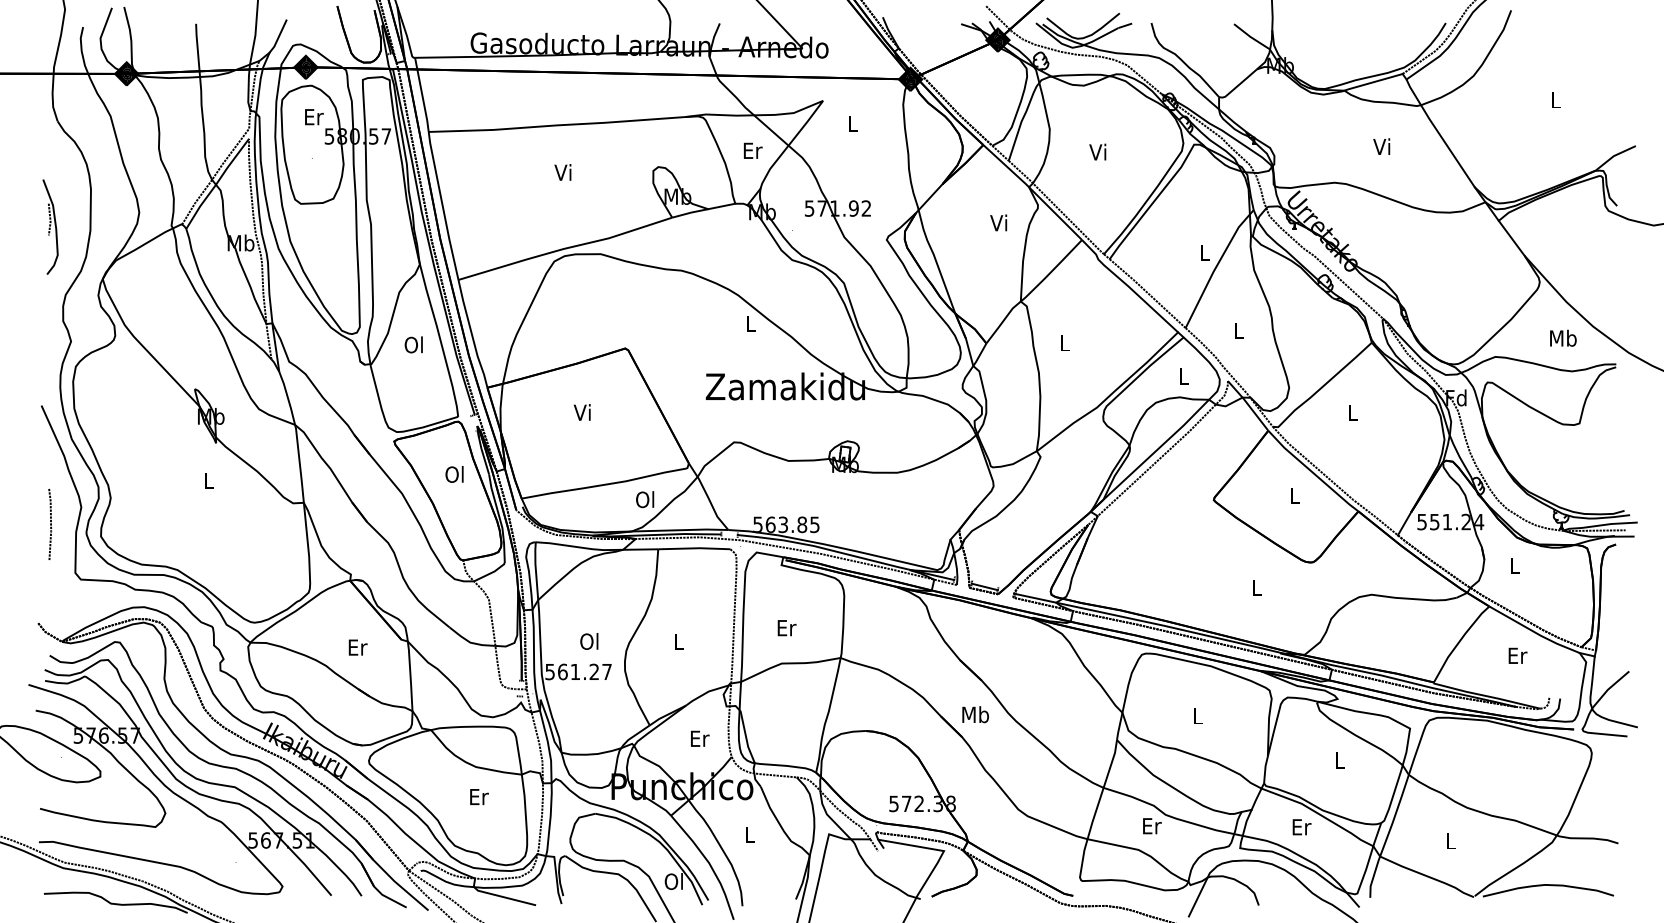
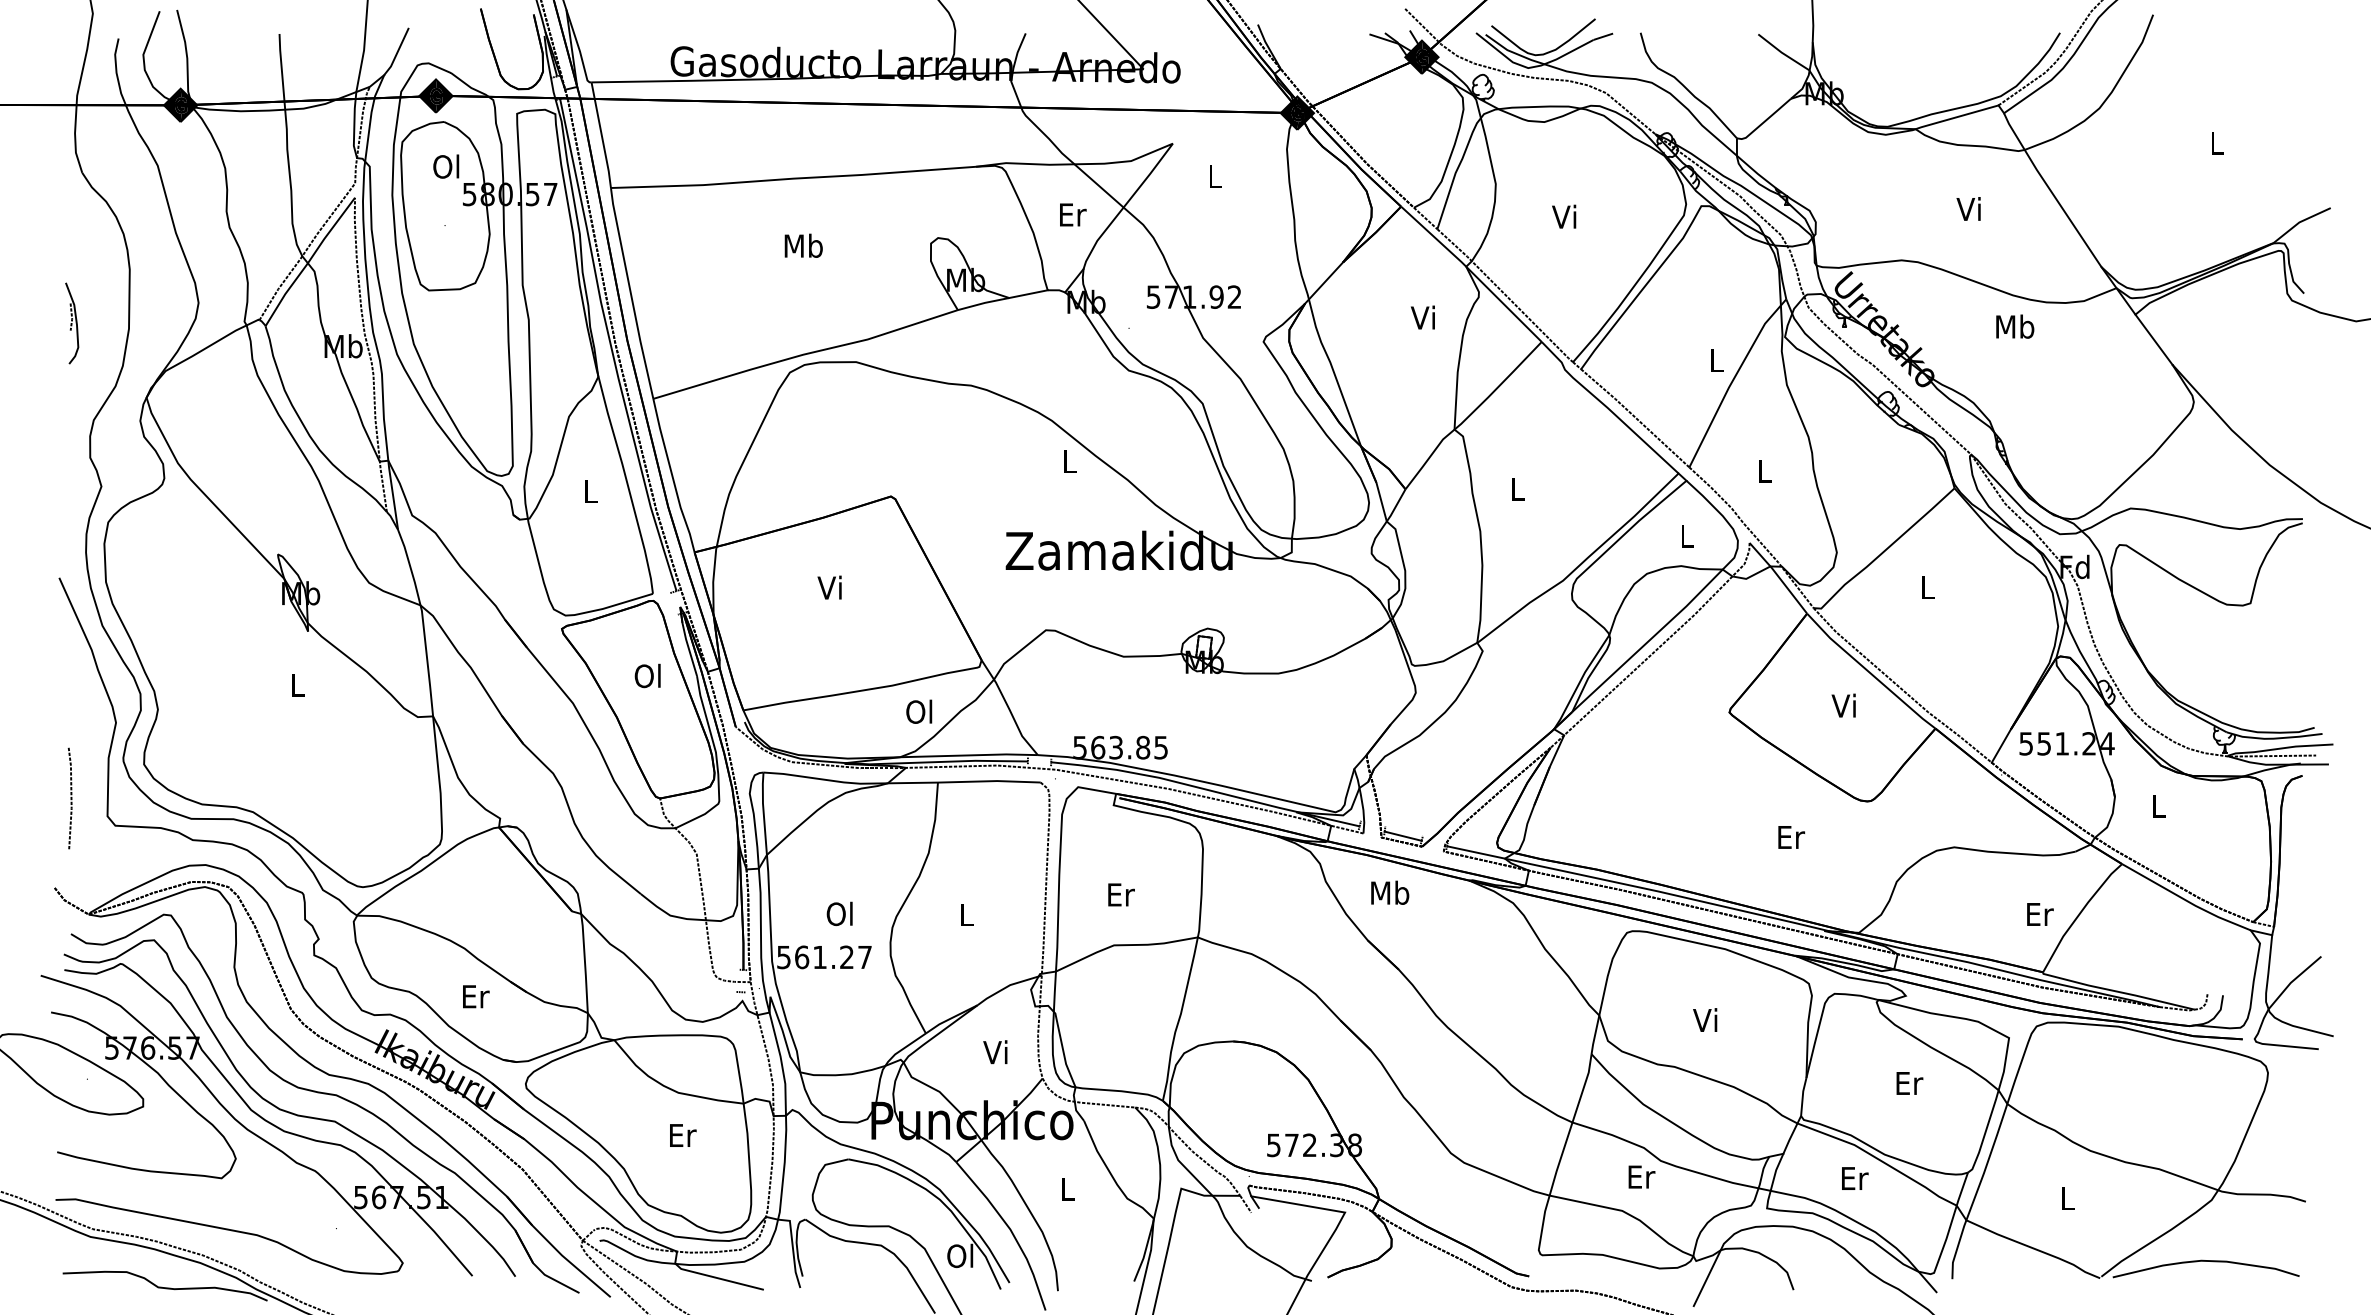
text: (313, 116) -> (446, 165), Er -> Ol
text: (563, 172) -> (802, 245), Vi -> Mb
part: (50, 226) -> (72, 322), size x0.6
text: (1563, 337) -> (2015, 325), moved
text: (413, 344) -> (589, 490), Ol -> L
text: (1293, 494) -> (1842, 704), L -> Vi
line: (50, 523) -> (70, 797), moved
text: (1257, 587) -> (1791, 837), L -> Er
text: (357, 647) -> (475, 996), moved
text: (1517, 655) -> (2039, 913), moved
text: (975, 714) -> (1389, 892), moved
text: (1196, 715) -> (1704, 1019), L -> Vi
text: (699, 738) -> (996, 1052), Er -> Vi
text: (1340, 760) -> (1909, 1083), L -> Er

